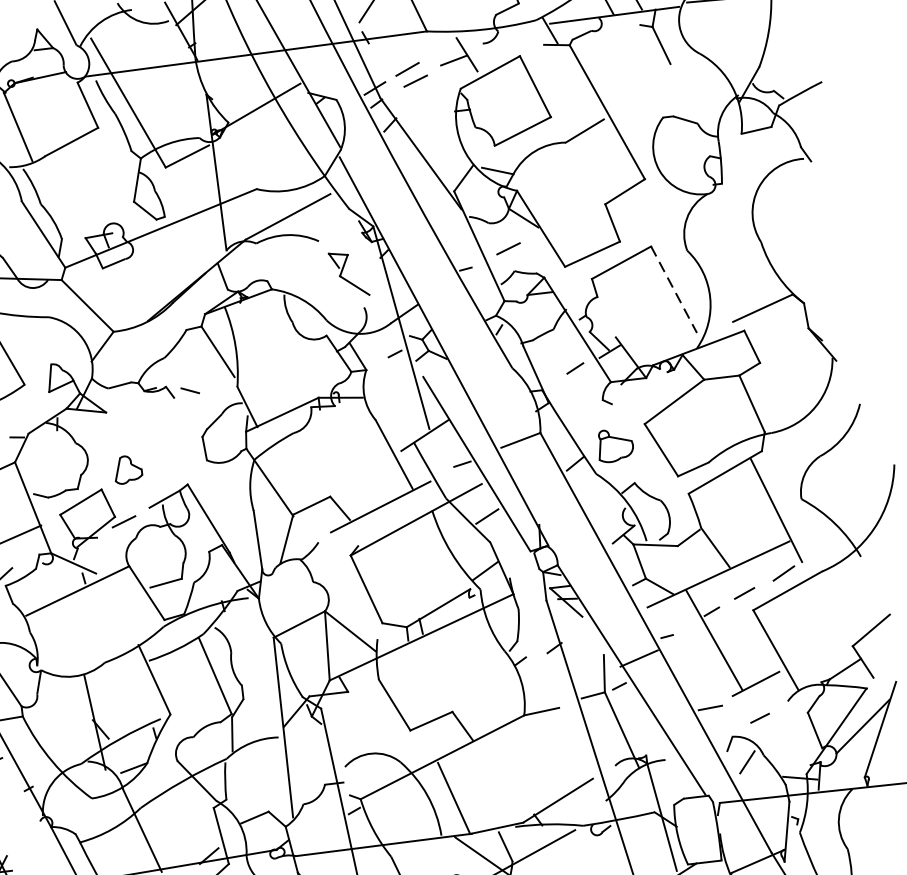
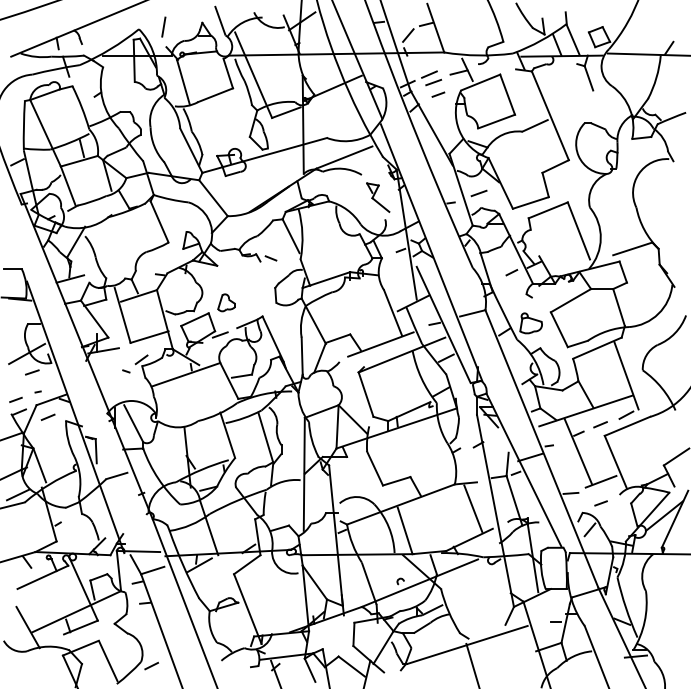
line: (425, 99) -> (438, 94), added
line: (673, 289) -> (578, 230), dashed -> solid
line: (558, 750) -> (473, 508), added

